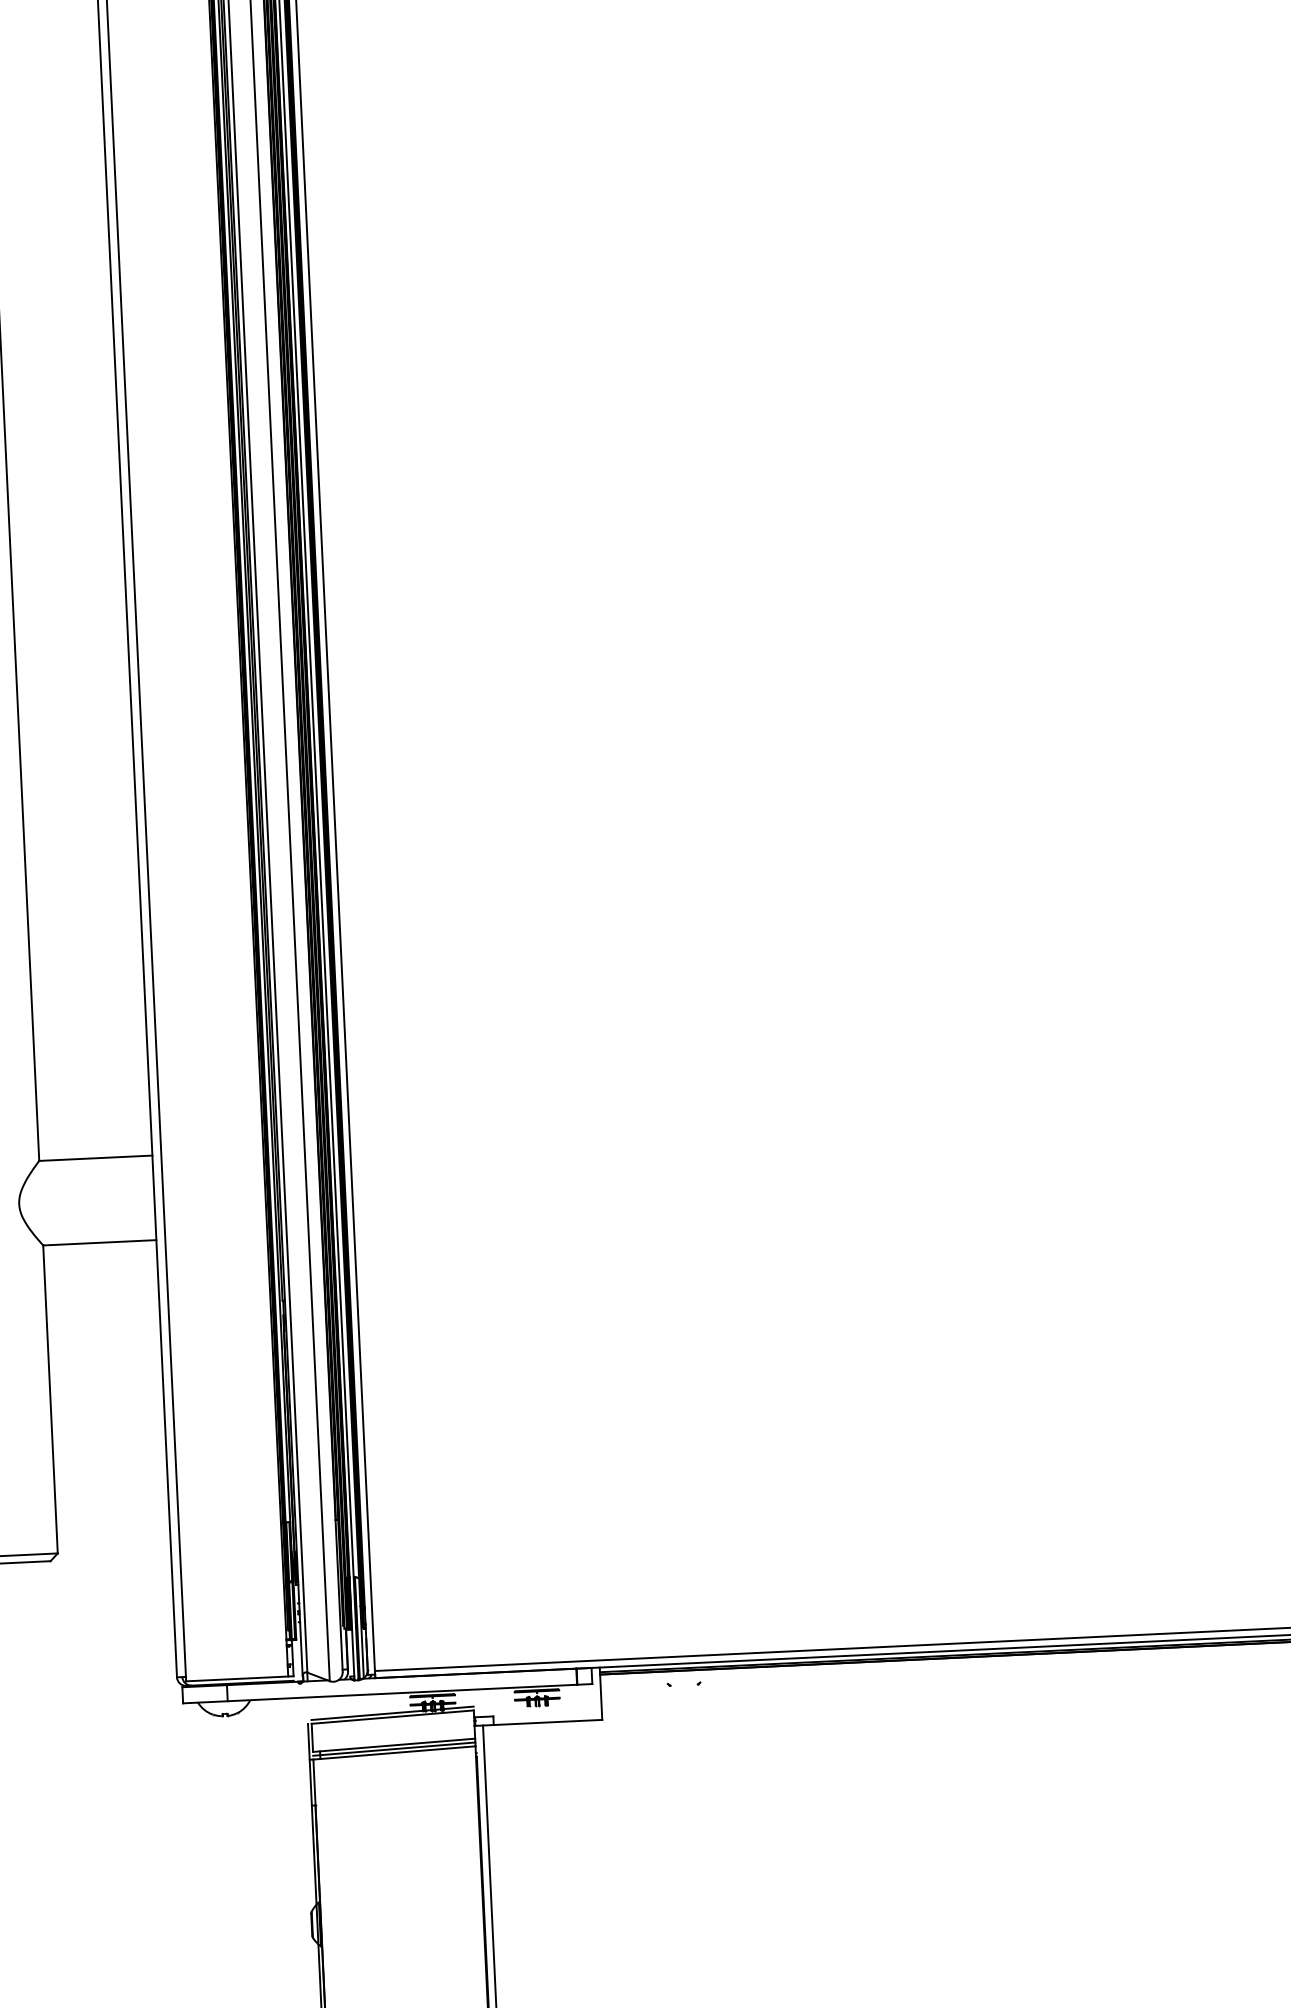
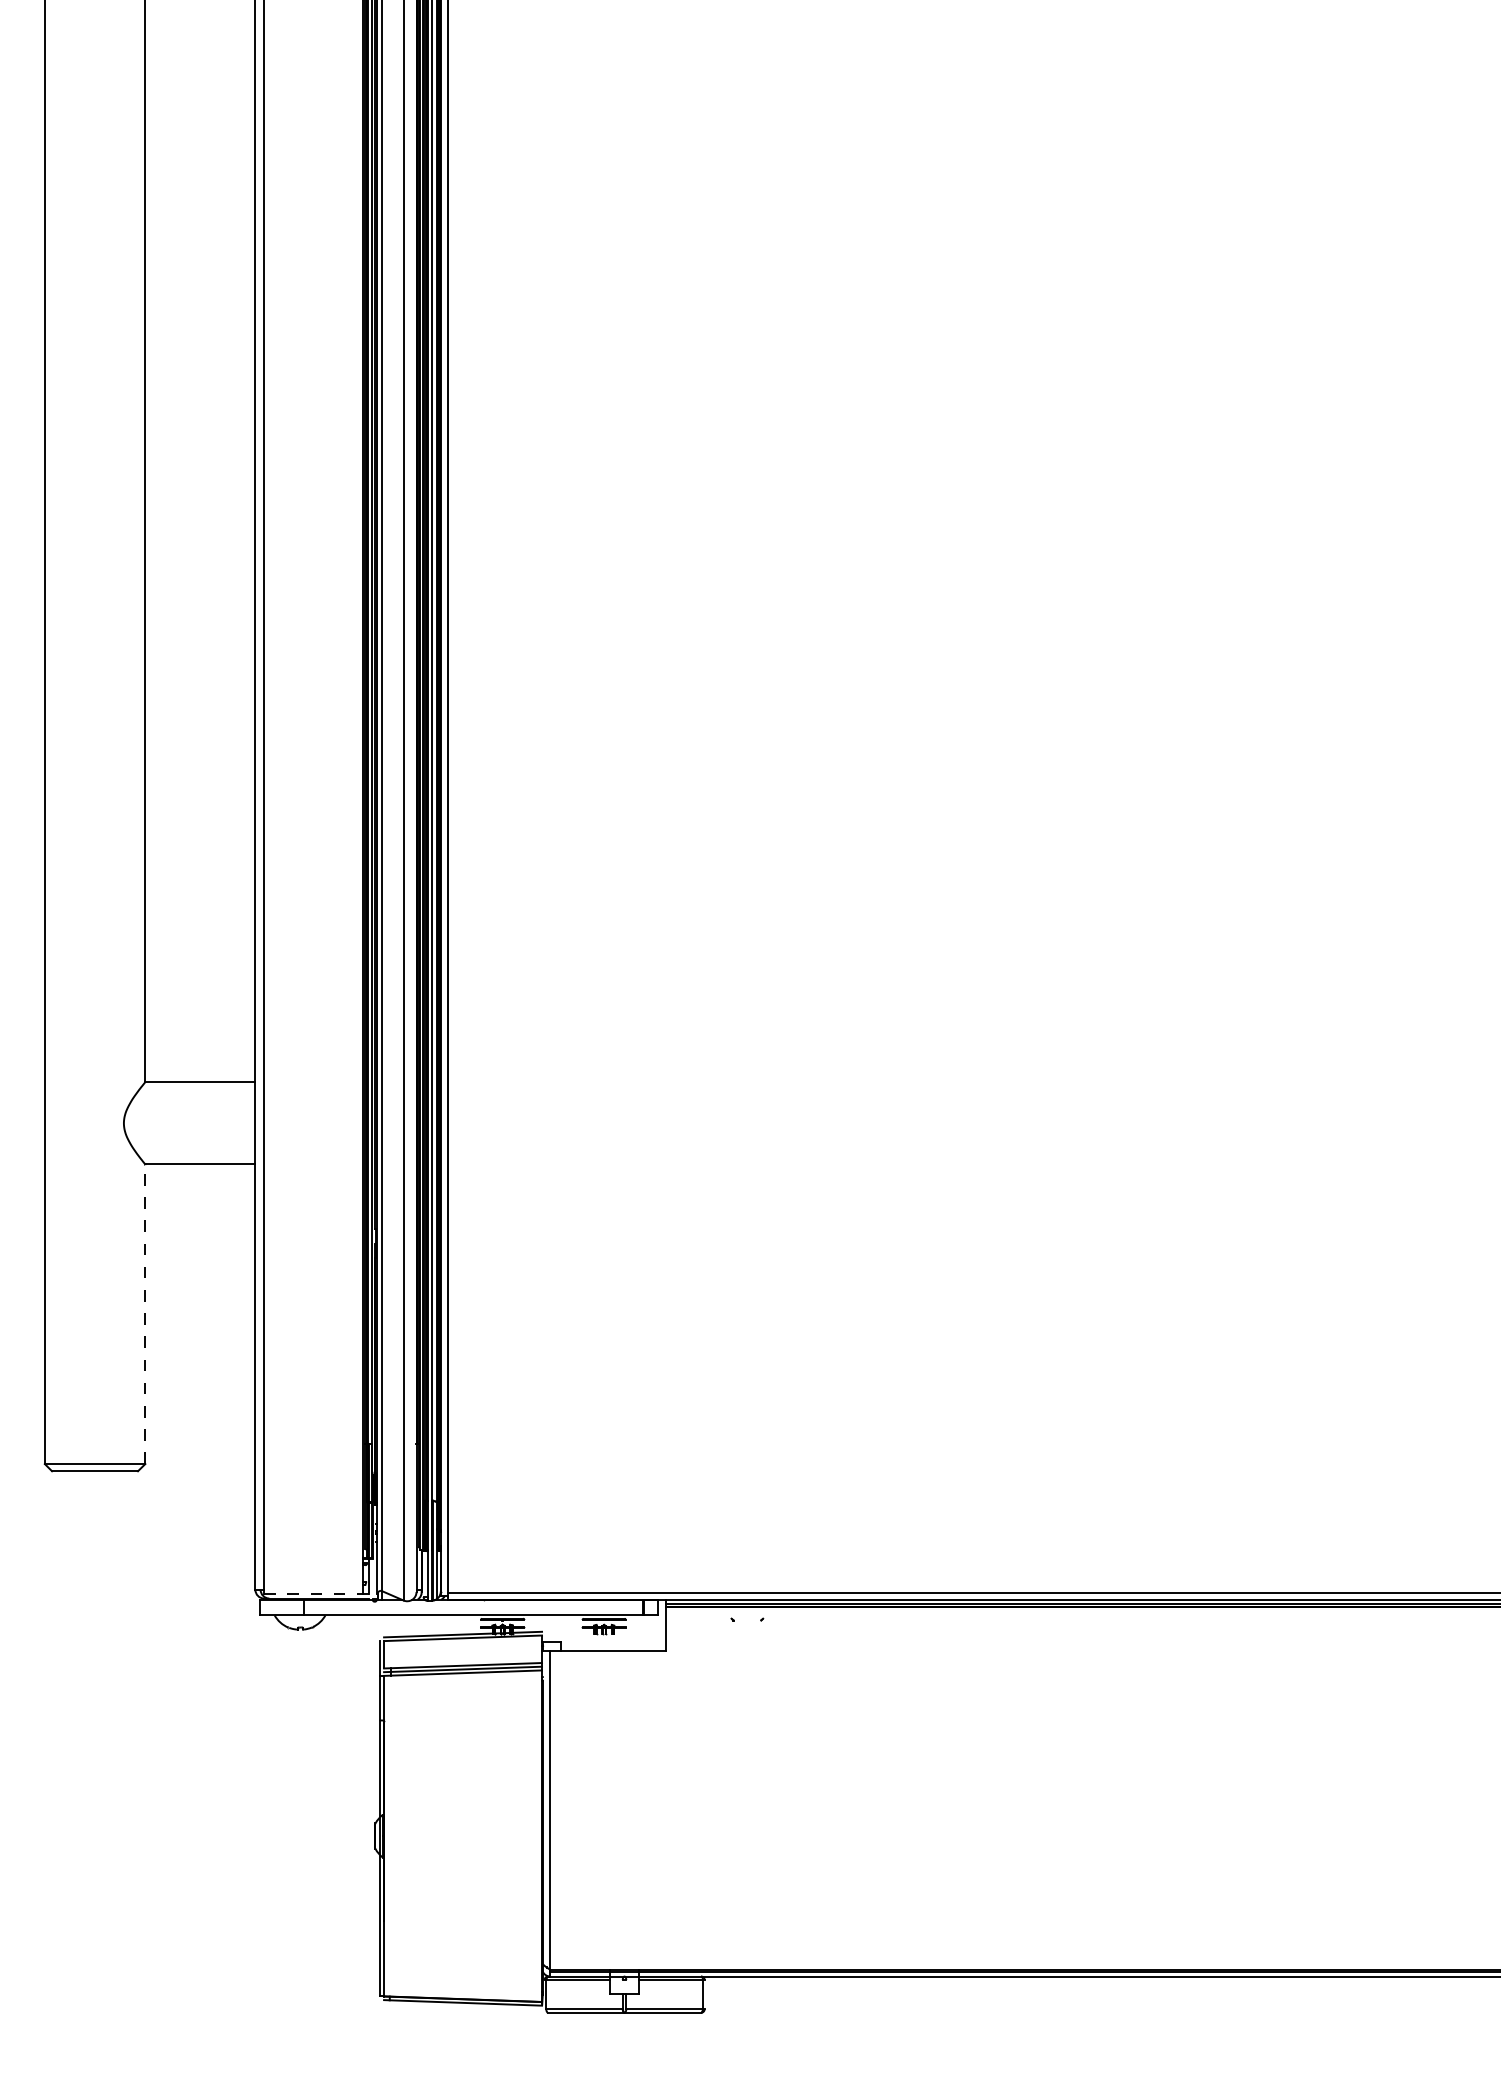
line: (50, 1399) -> (145, 1314), solid -> dashed
line: (240, 1679) -> (316, 1594), solid -> dashed

